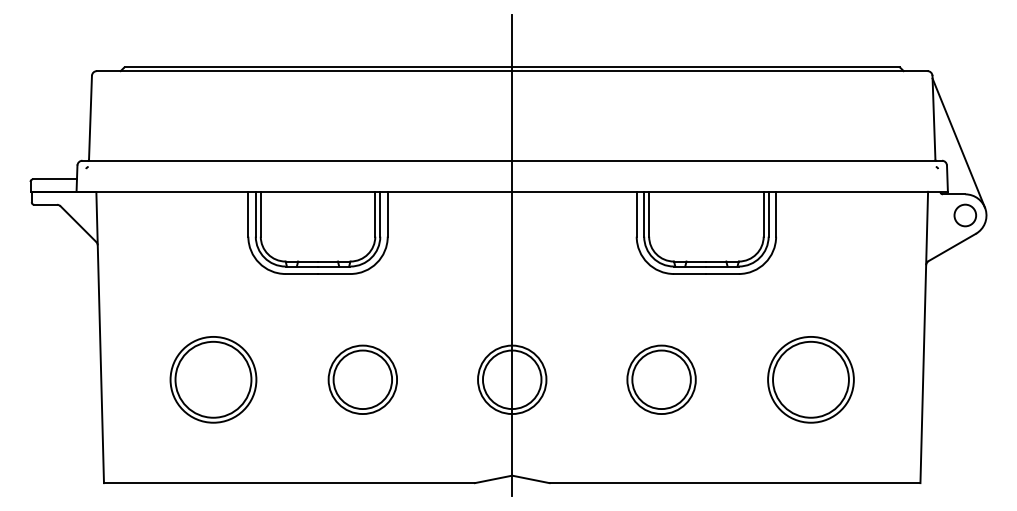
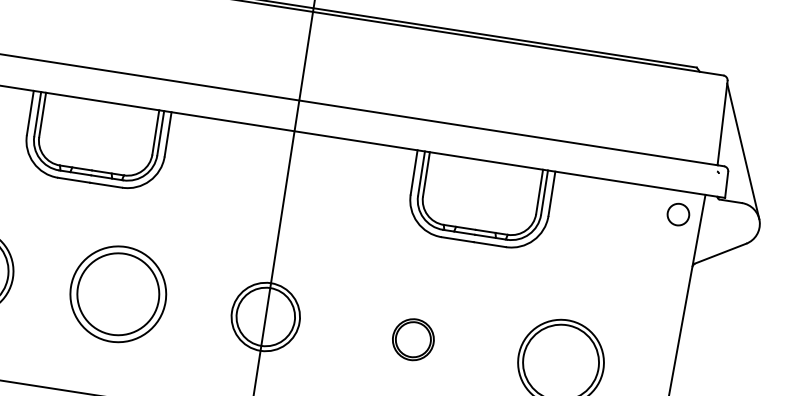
circle: (965, 215) -> (678, 214), moved
part: (362, 379) -> (117, 293), size x1.4
part: (661, 379) -> (413, 339), size x0.6

